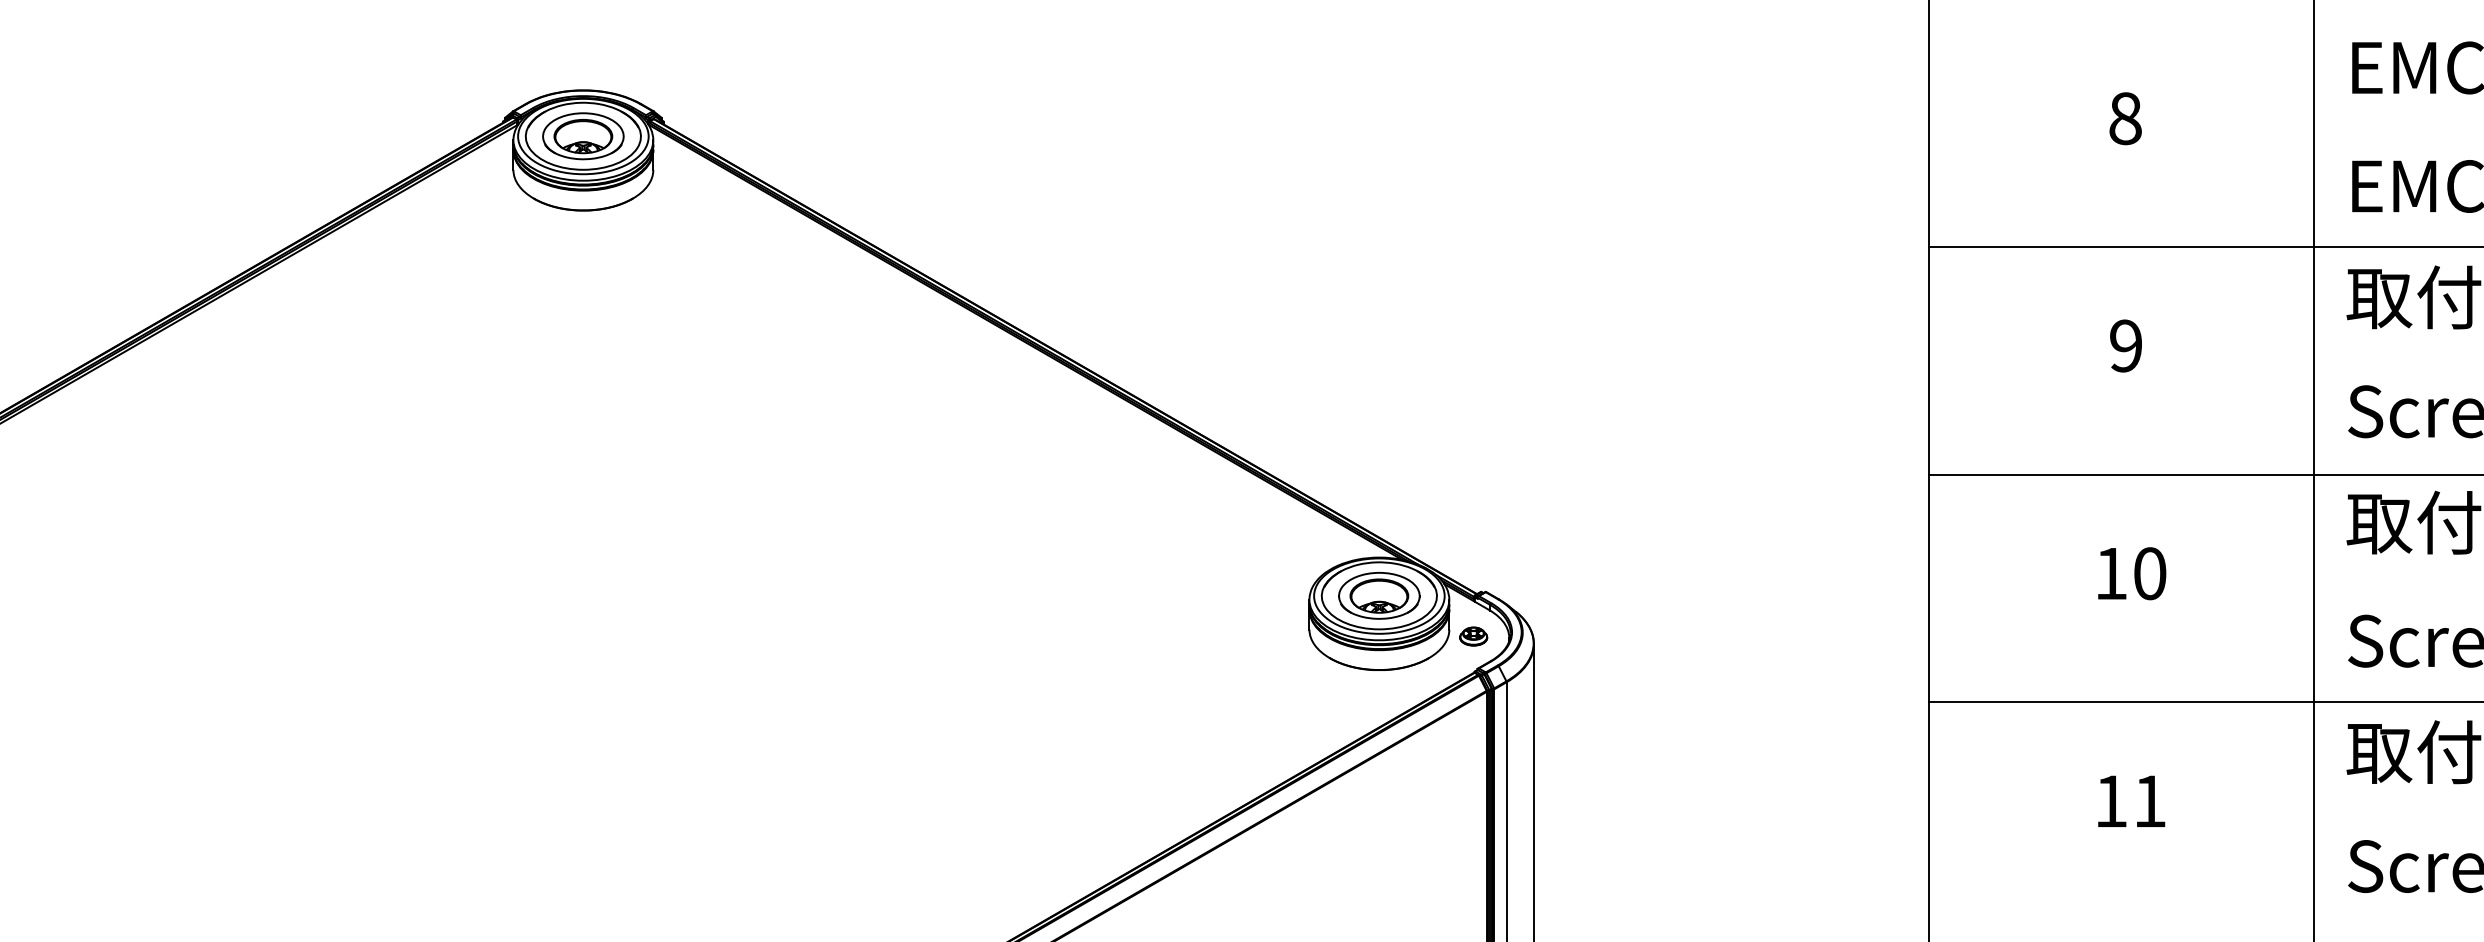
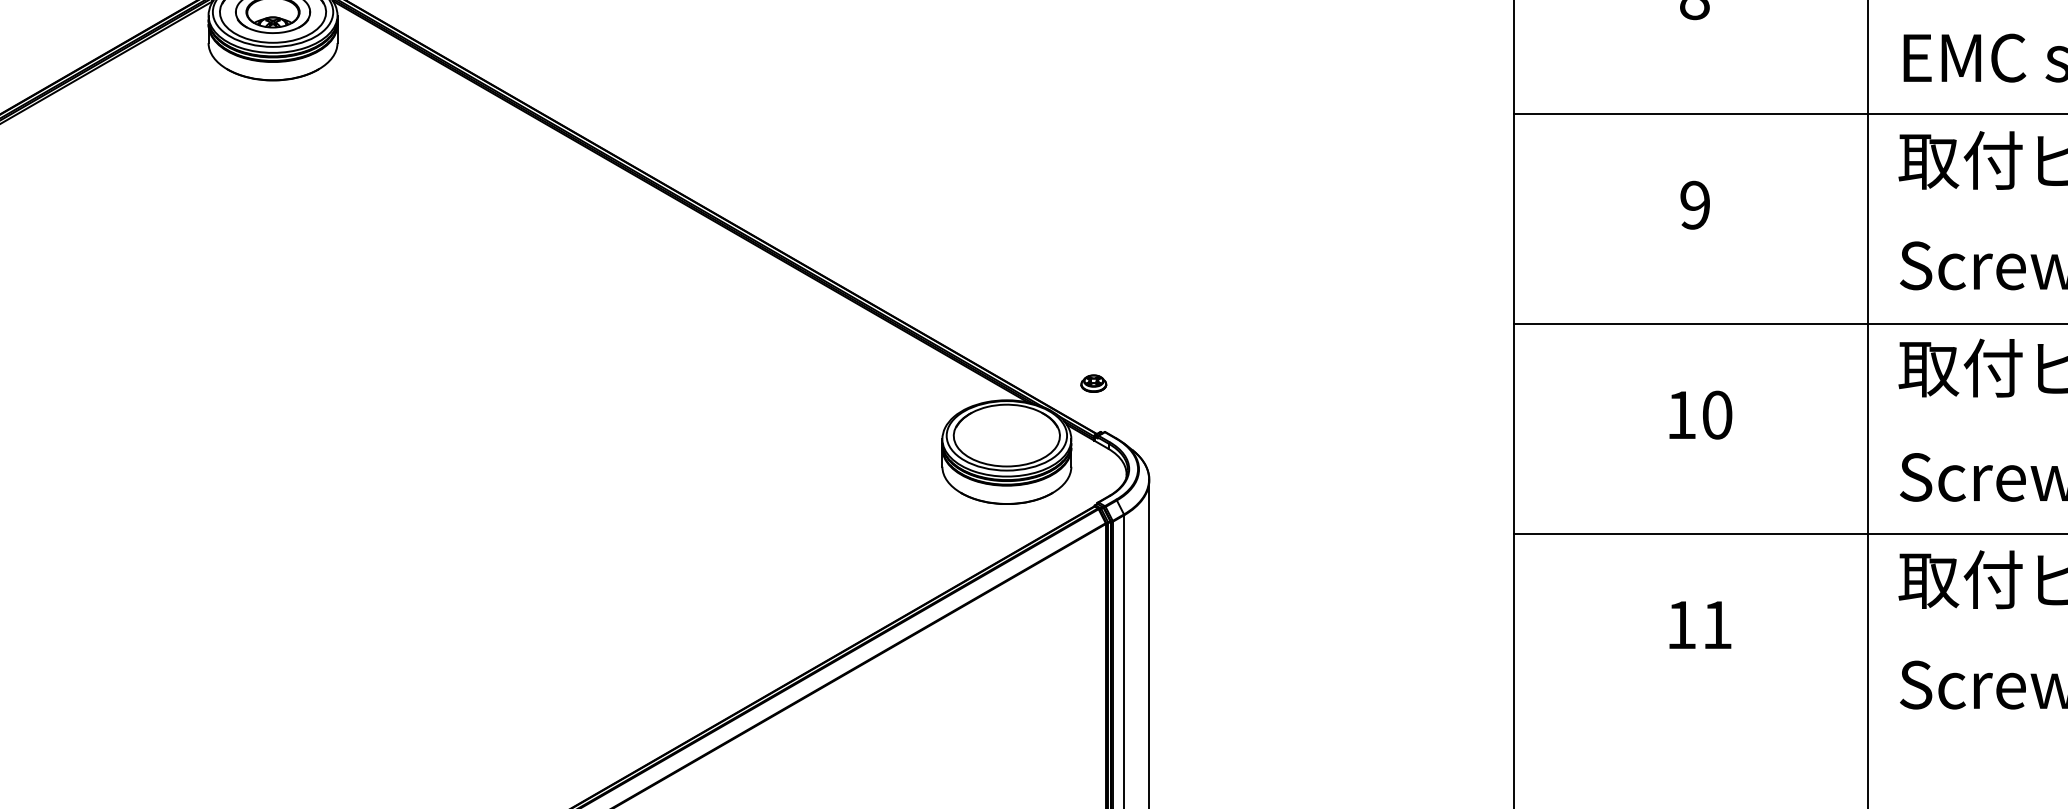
part: (1379, 595) -> (1006, 435), removed
part: (1473, 636) -> (1093, 383), moved

